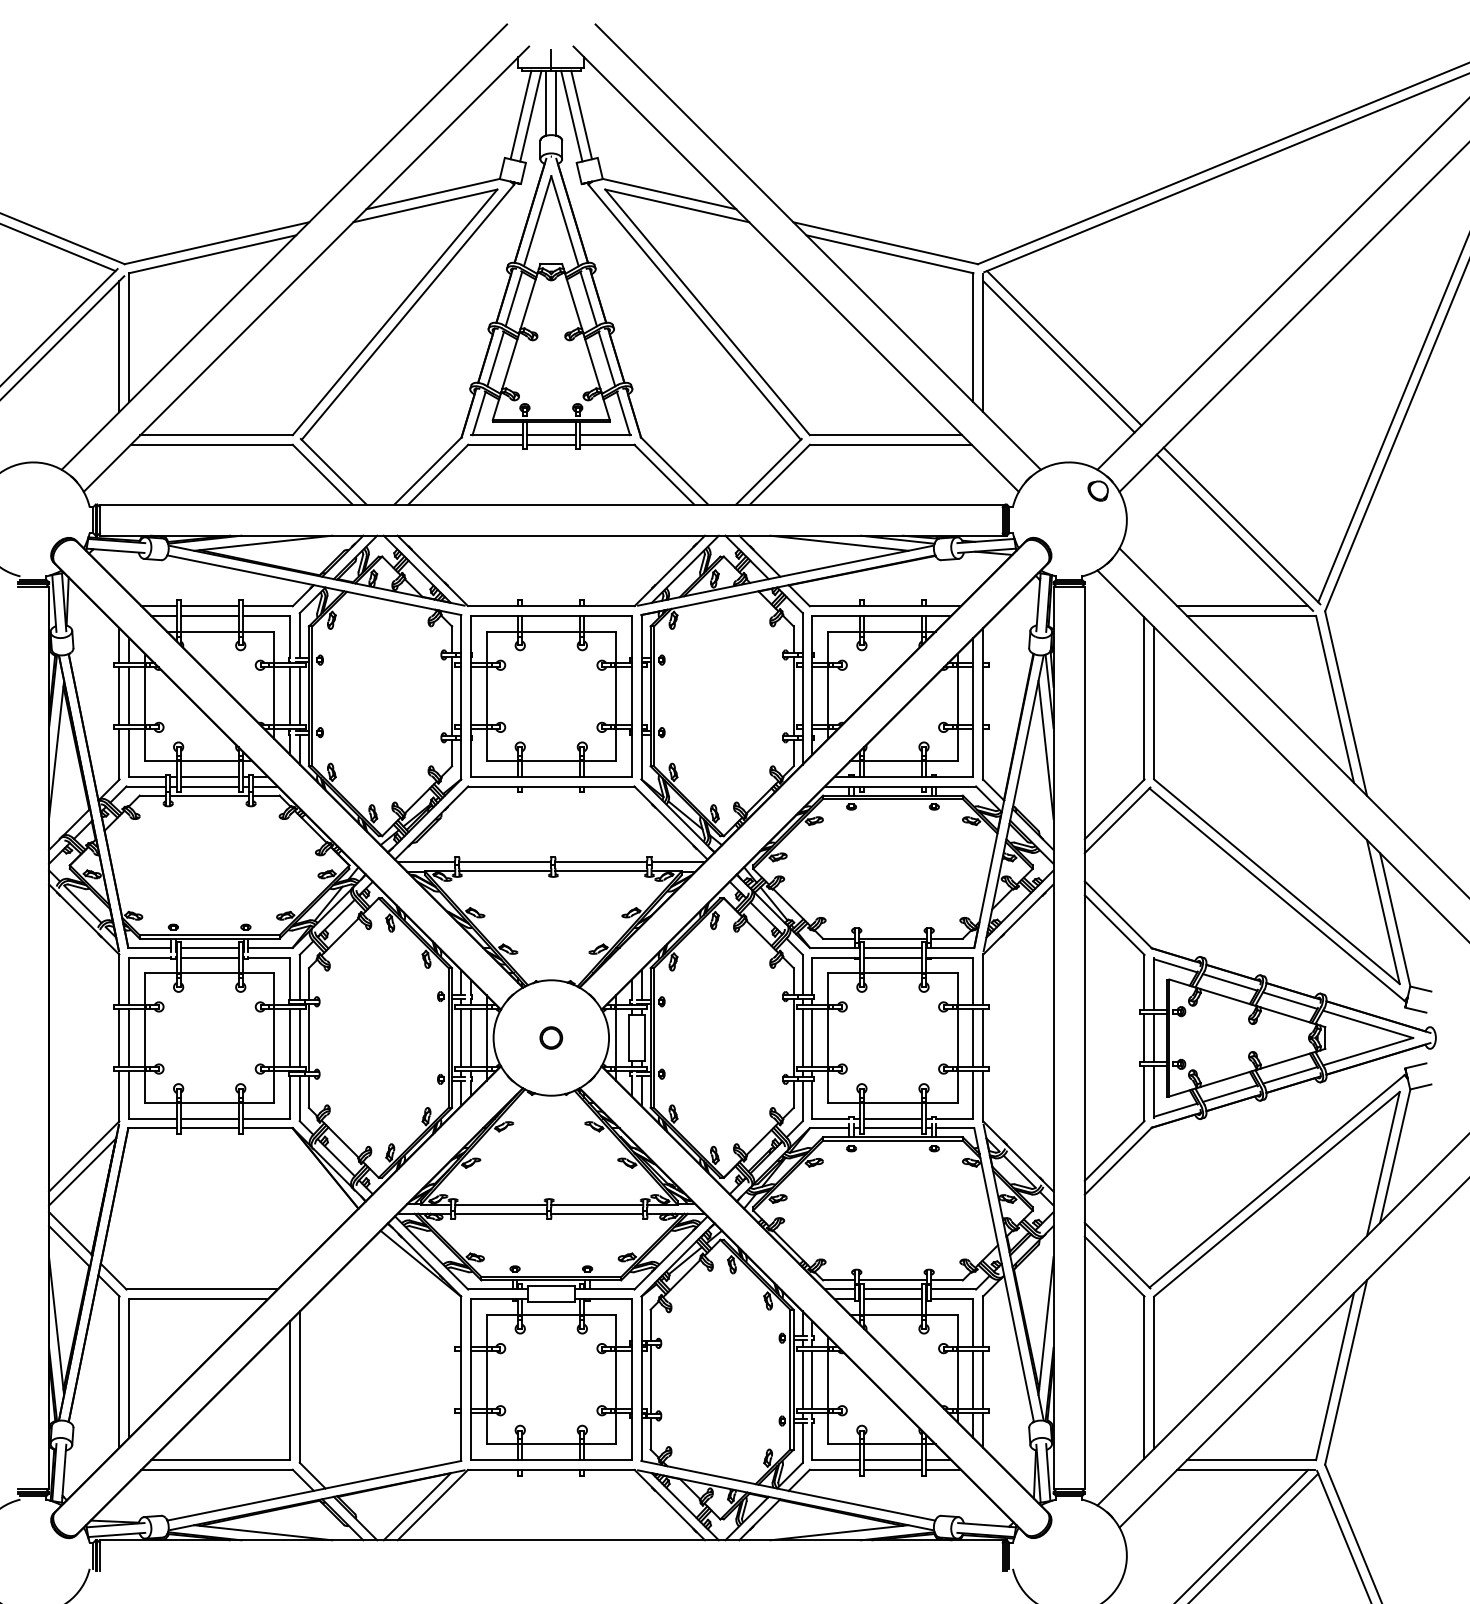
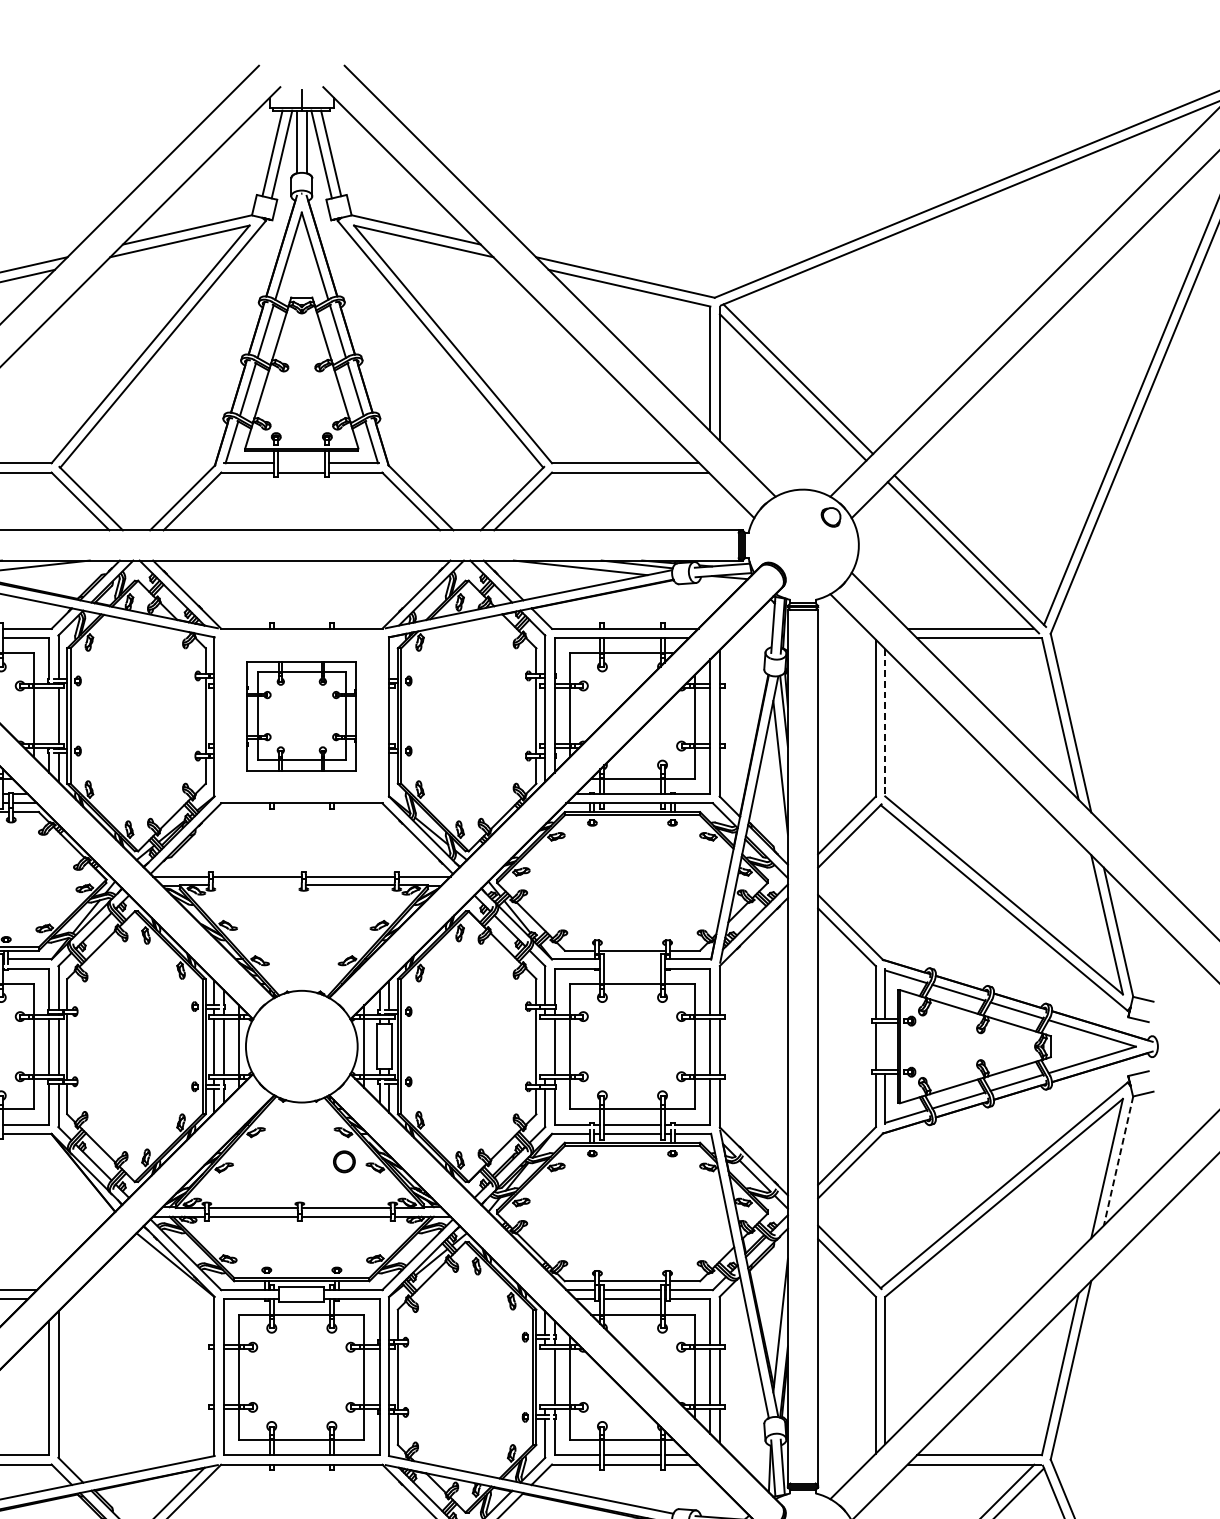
line: (550, 435) -> (301, 463), removed
line: (290, 696) -> (49, 716), removed
part: (551, 696) -> (301, 716), size x0.7
line: (1154, 703) -> (885, 722), solid -> dashed
line: (505, 871) -> (257, 885), removed
line: (892, 947) -> (632, 959), removed
line: (892, 957) -> (632, 968), removed
part: (551, 1037) -> (344, 1161), moved
line: (1154, 1037) -> (885, 1046), removed
line: (802, 1038) -> (544, 1047), removed
line: (1395, 1156) -> (1118, 1161), solid -> dashed
line: (802, 1379) -> (544, 1377), removed

